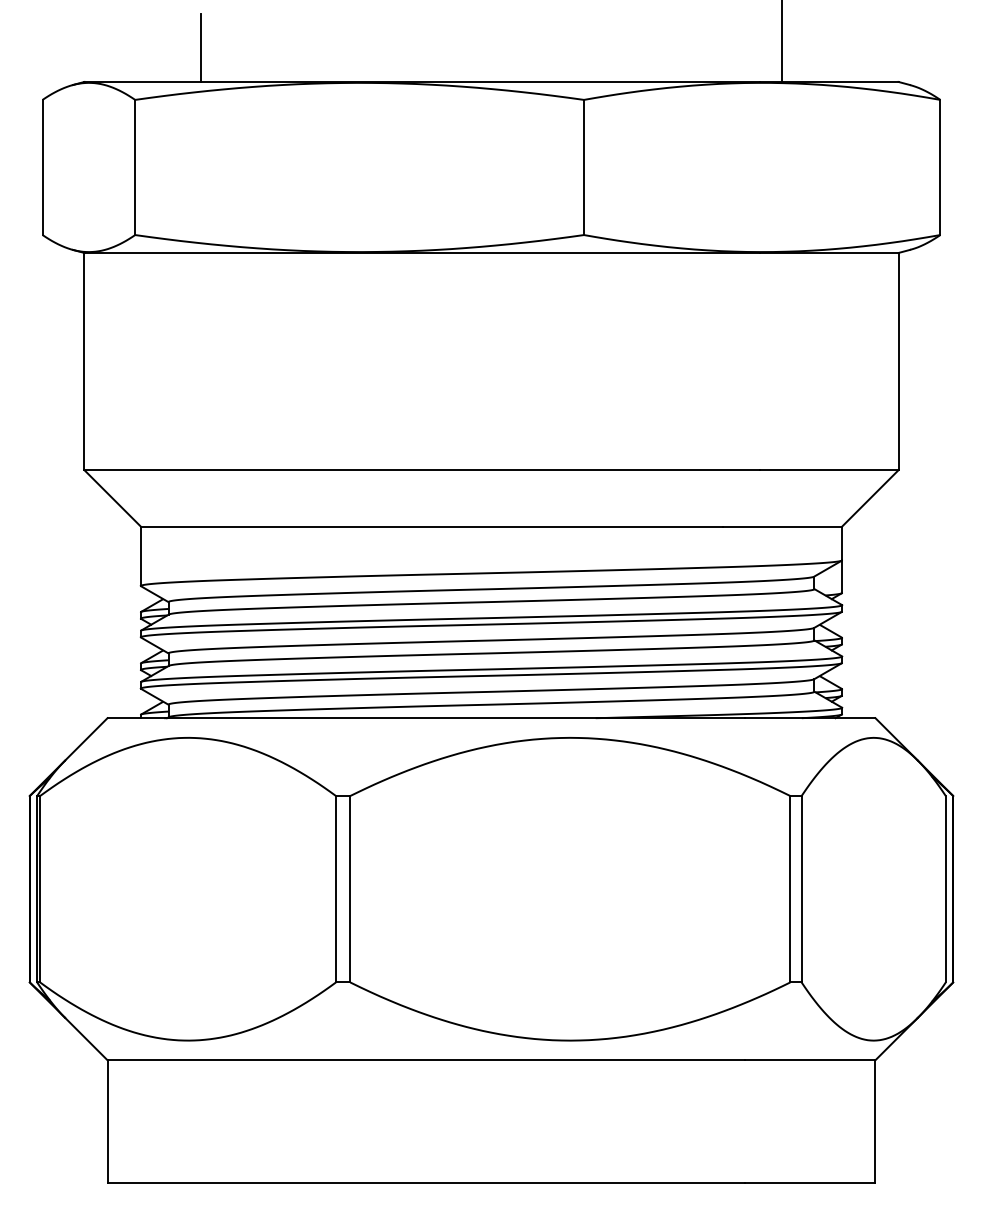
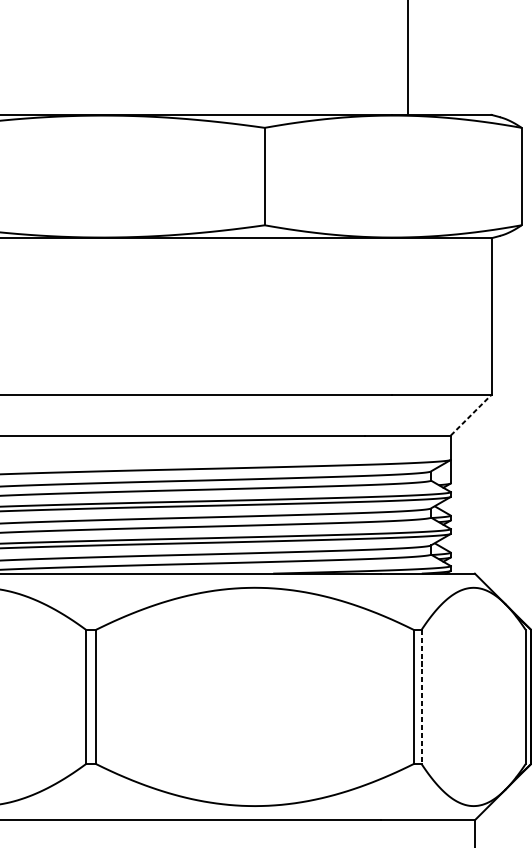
line: (870, 498) -> (471, 415), solid -> dashed
line: (801, 889) -> (421, 697), solid -> dashed

